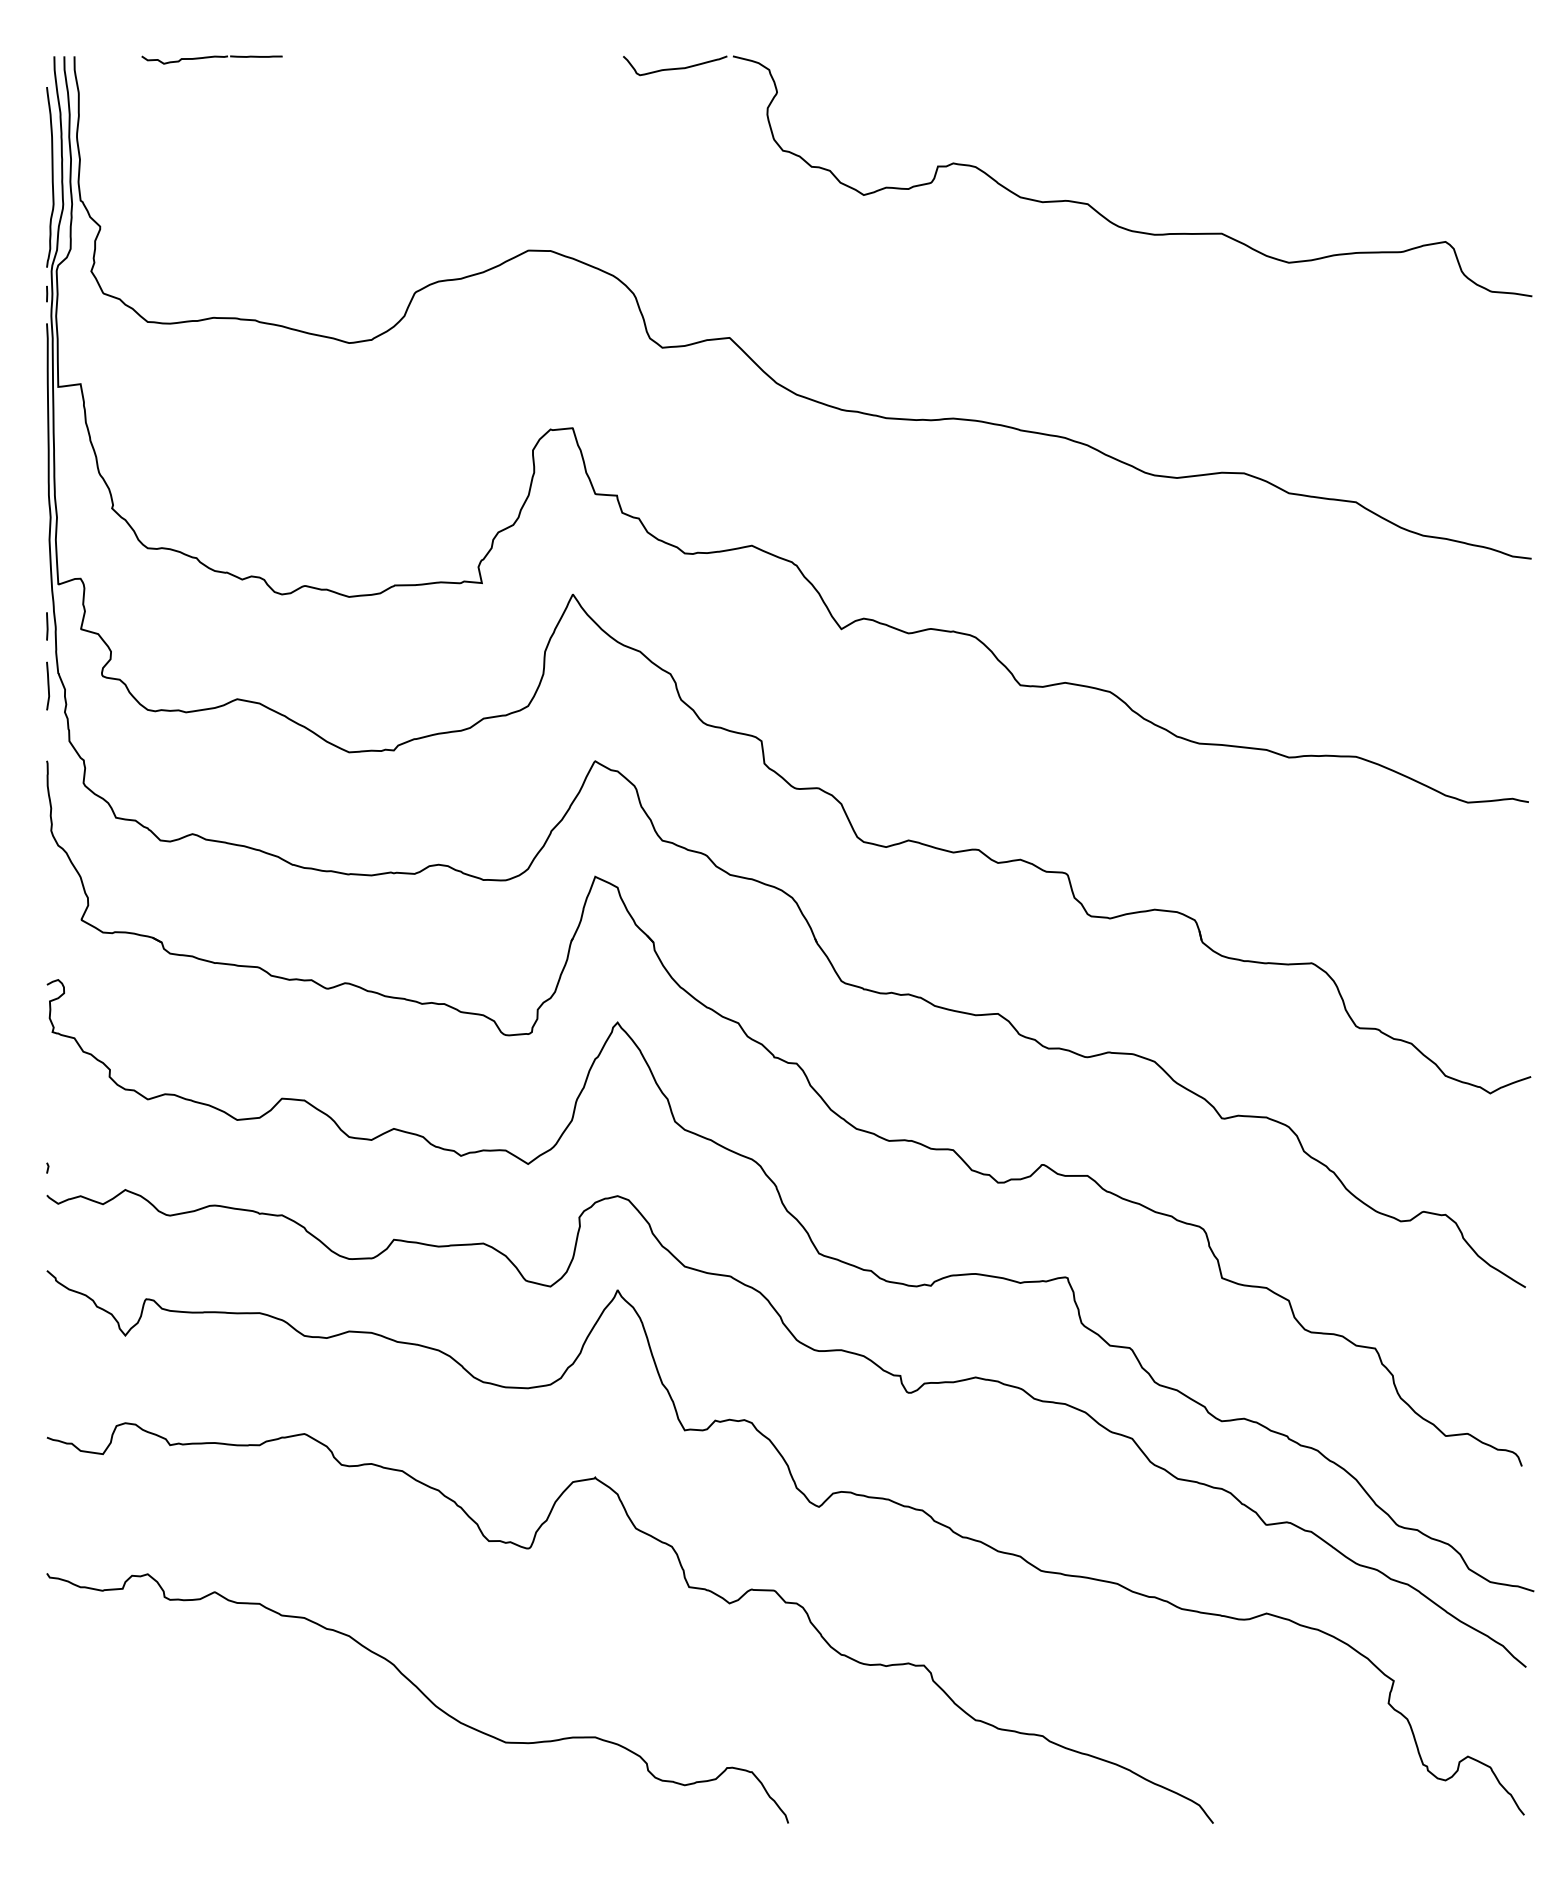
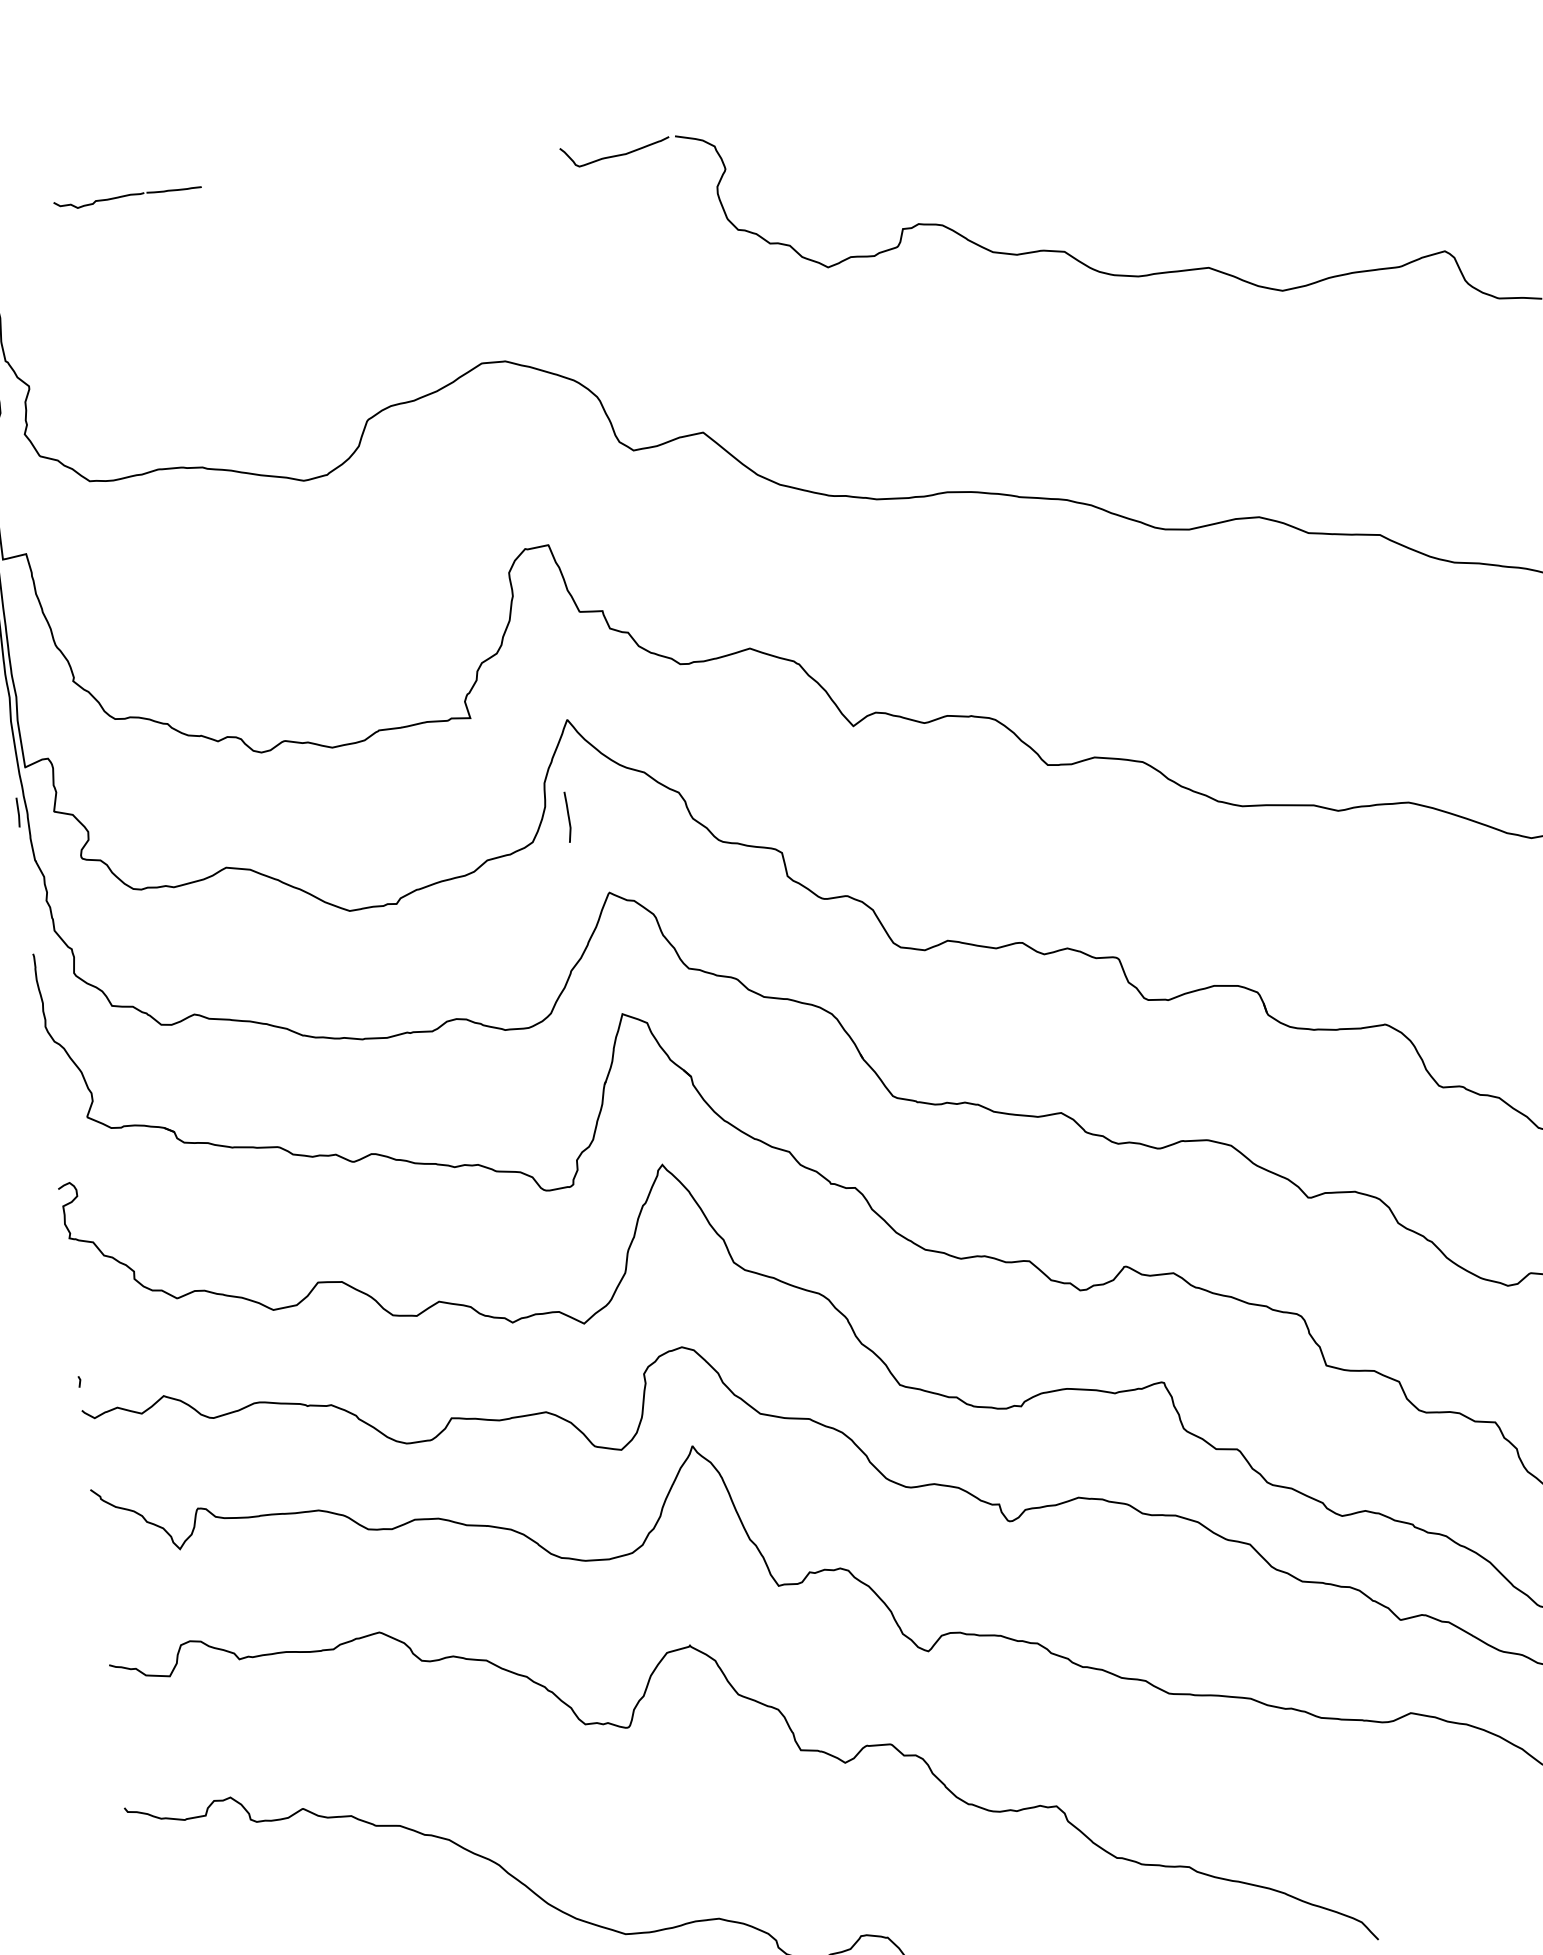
curve: (48, 685) -> (568, 816), moved

